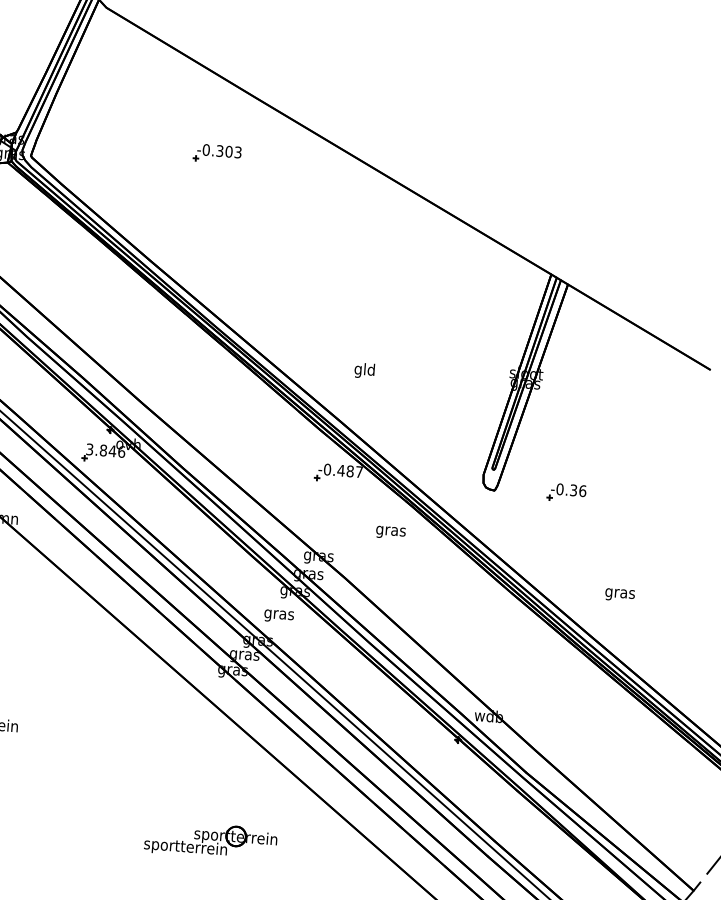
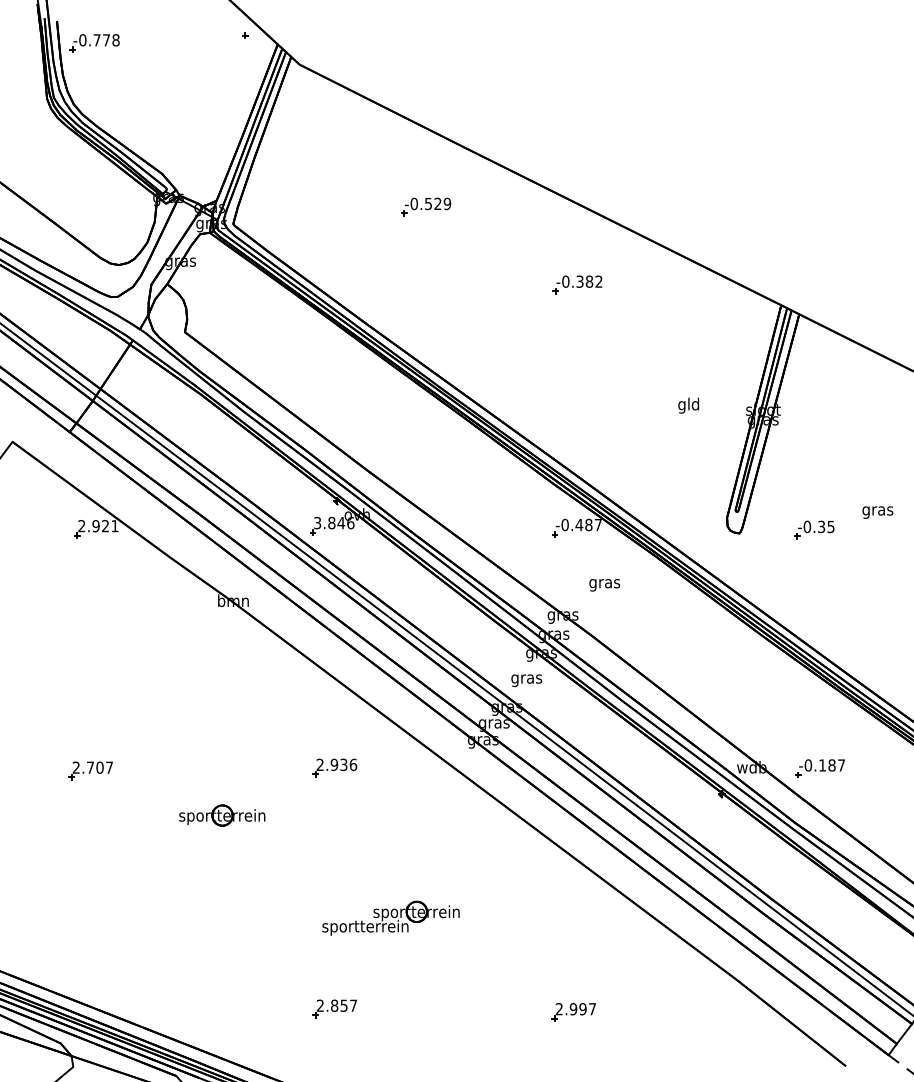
text: (229, 151) -> (438, 203), -0.303 -> -0.529
part: (357, 239) -> (577, 284), added
text: (364, 370) -> (688, 405), moved
text: (582, 490) -> (830, 526), -0.36 -> -0.35
text: (390, 532) -> (604, 585), moved
text: (619, 595) -> (877, 512), moved
part: (88, 685) -> (334, 767), added
part: (553, 722) -> (819, 768), added
part: (210, 839) -> (390, 917), moved

